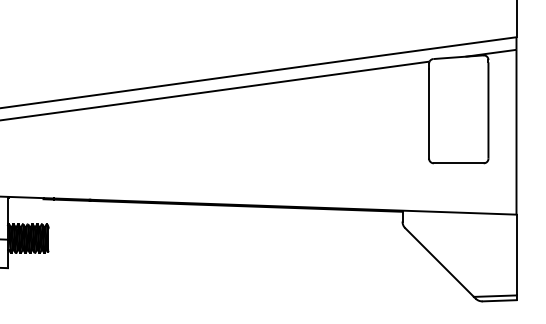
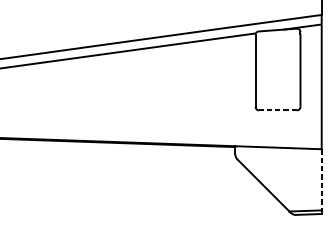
line: (458, 163) -> (277, 110), solid -> dashed
line: (516, 255) -> (321, 180), solid -> dashed

